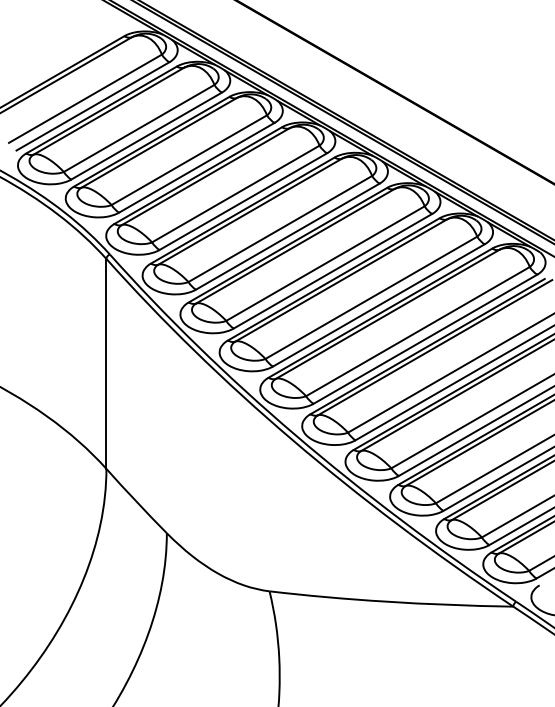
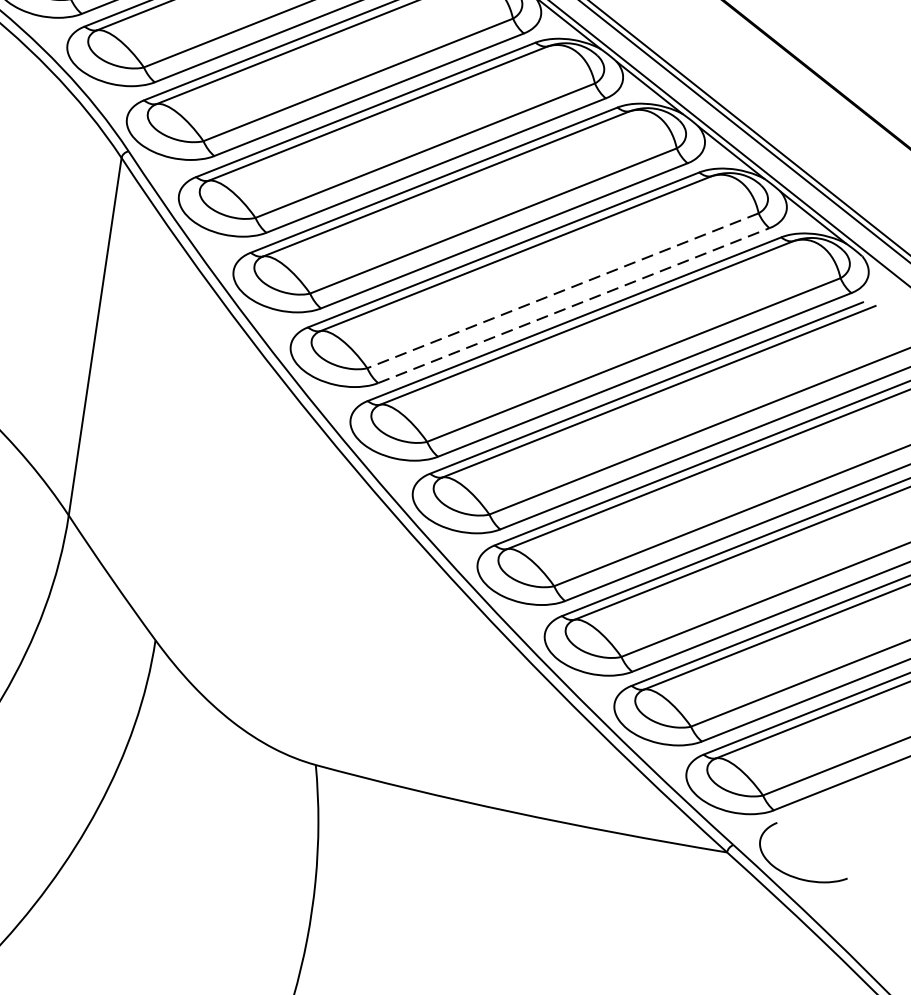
line: (370, 298) -> (561, 291), solid -> dashed
line: (379, 305) -> (574, 305), solid -> dashed

